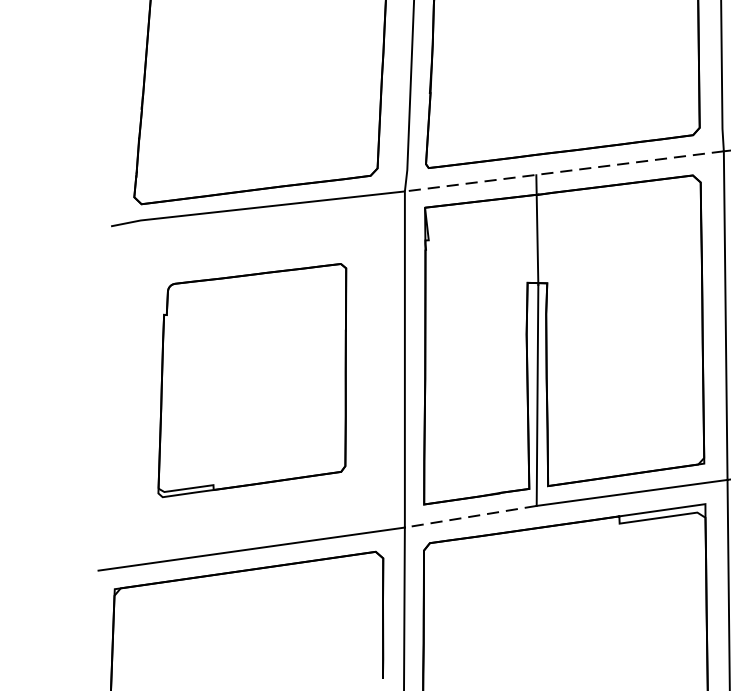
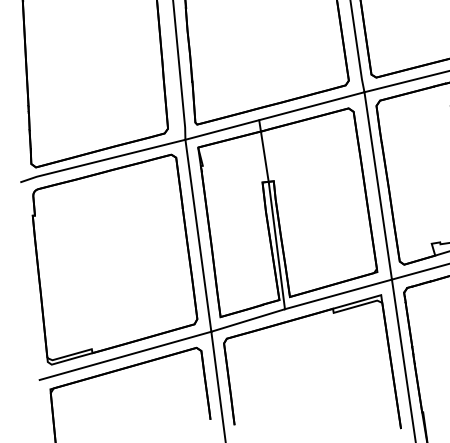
line: (563, 172) -> (274, 116), dashed -> solid
part: (255, 380) -> (114, 259), size x1.43
line: (469, 516) -> (247, 320), dashed -> solid

